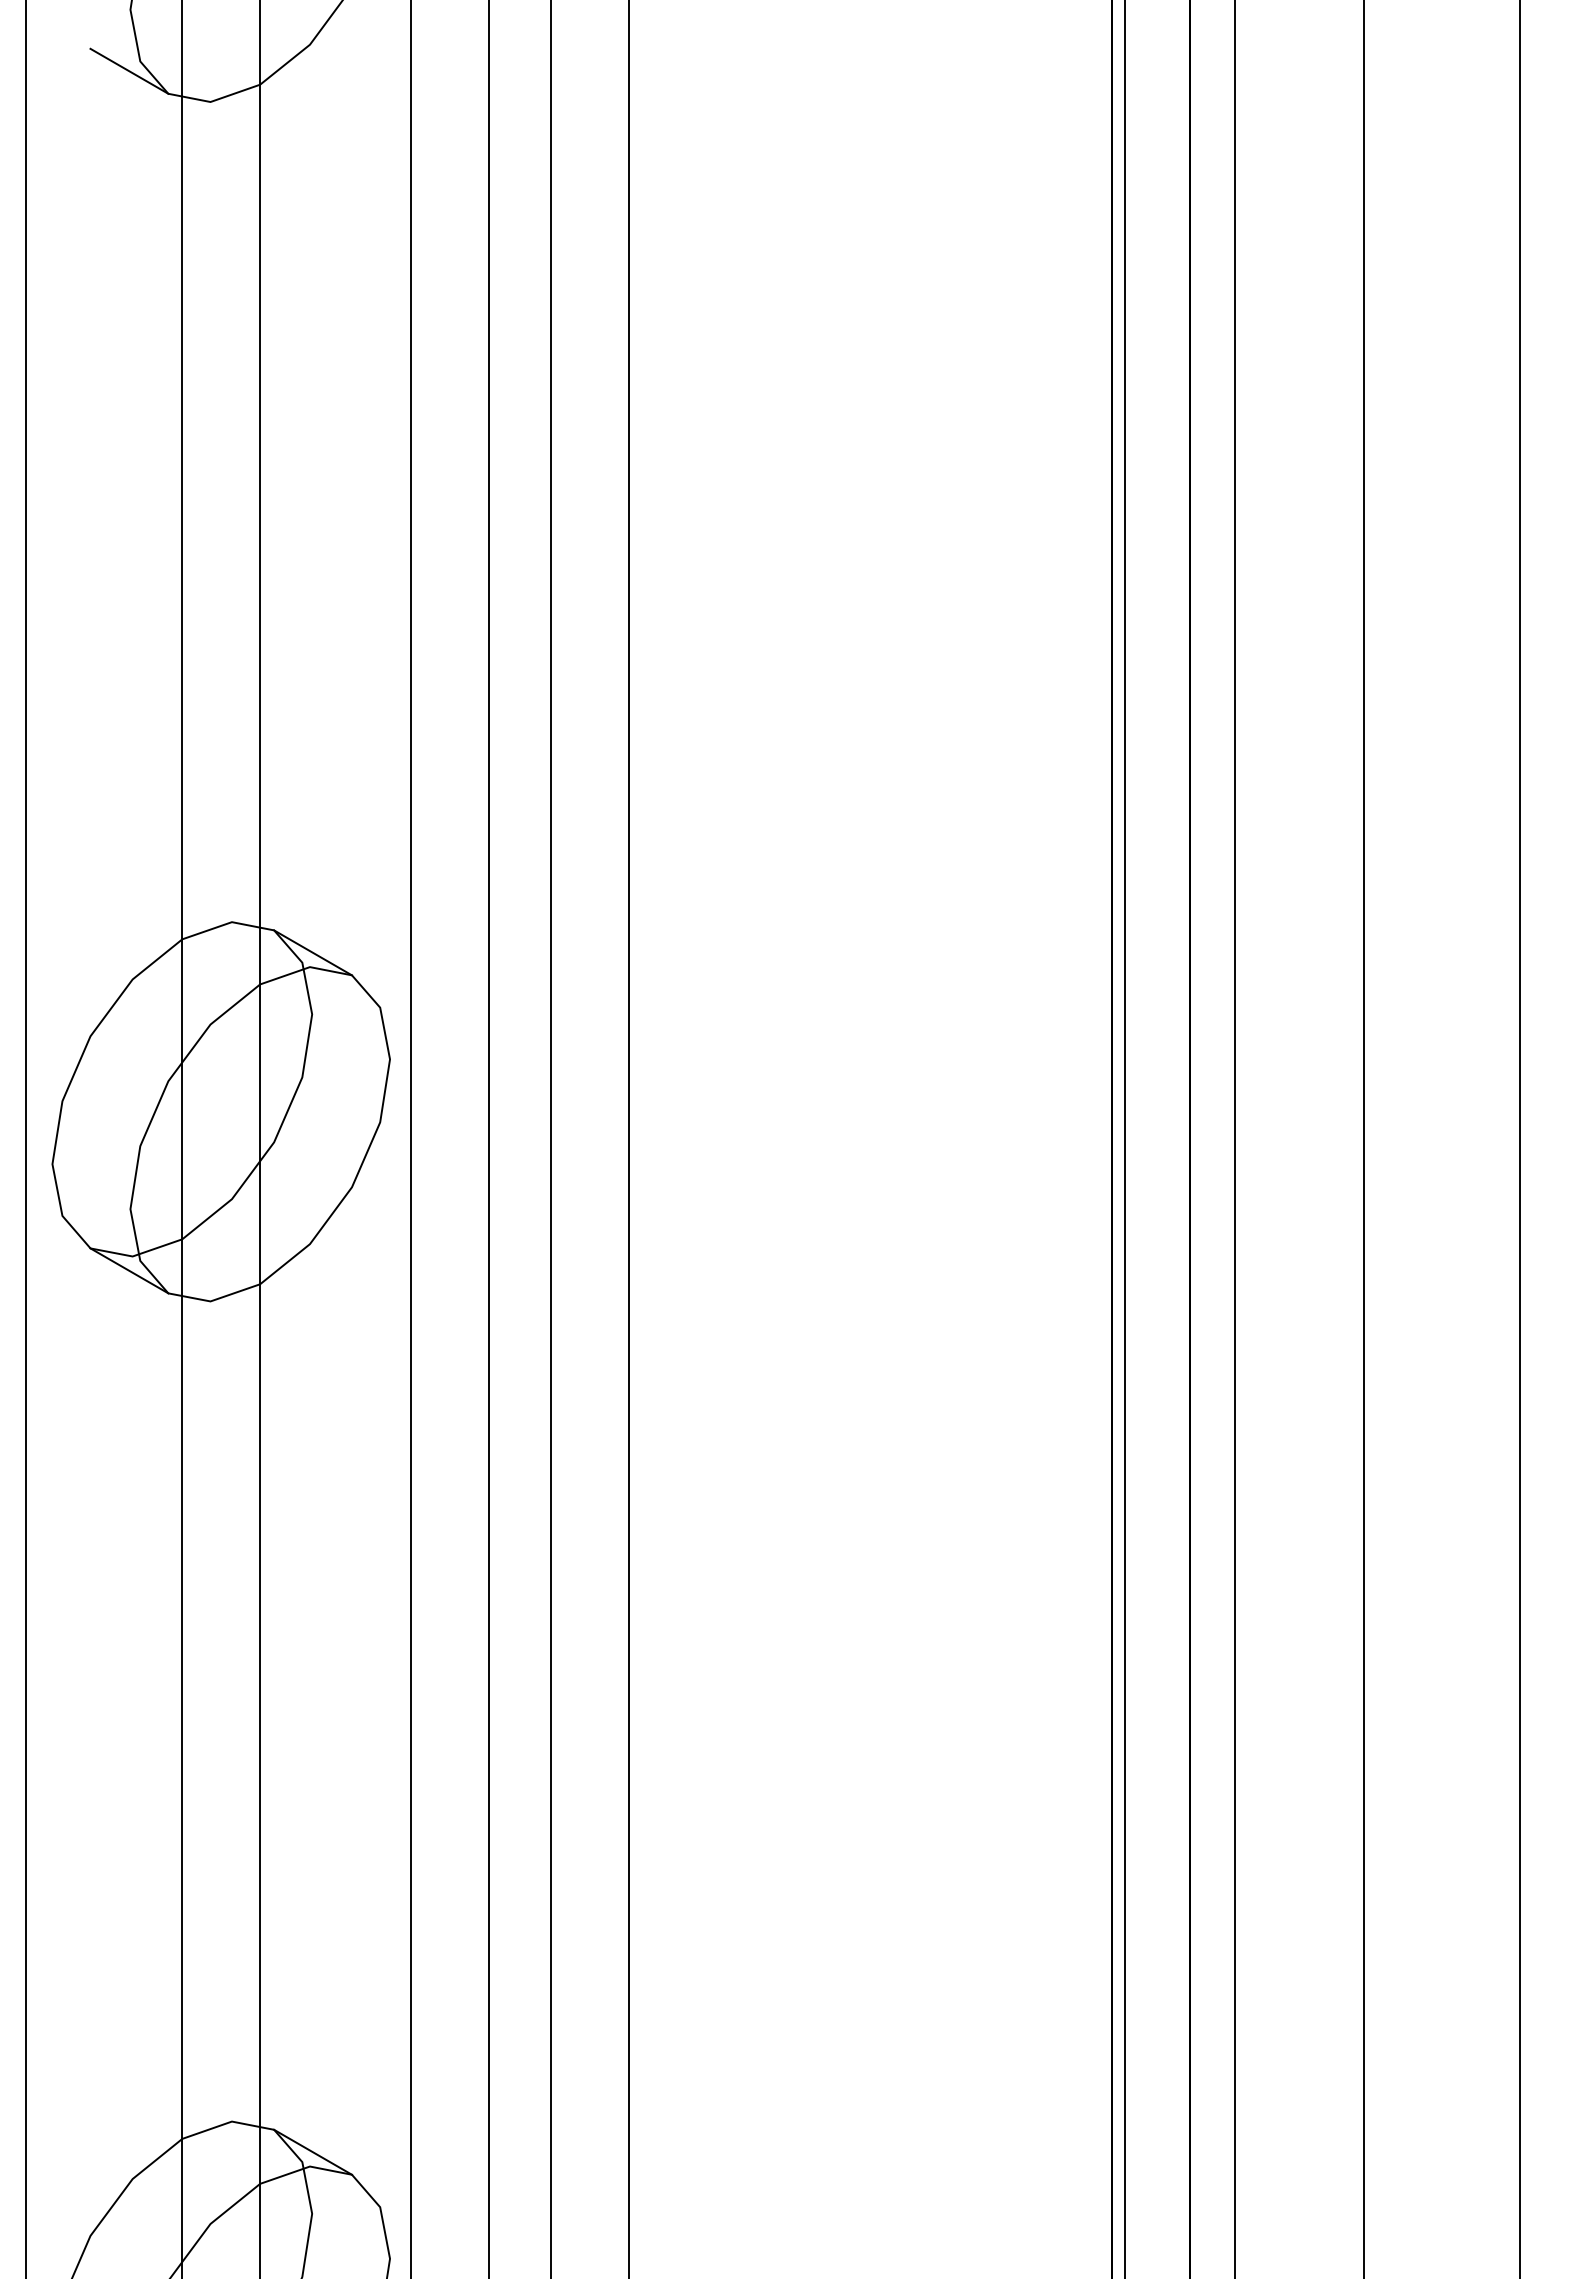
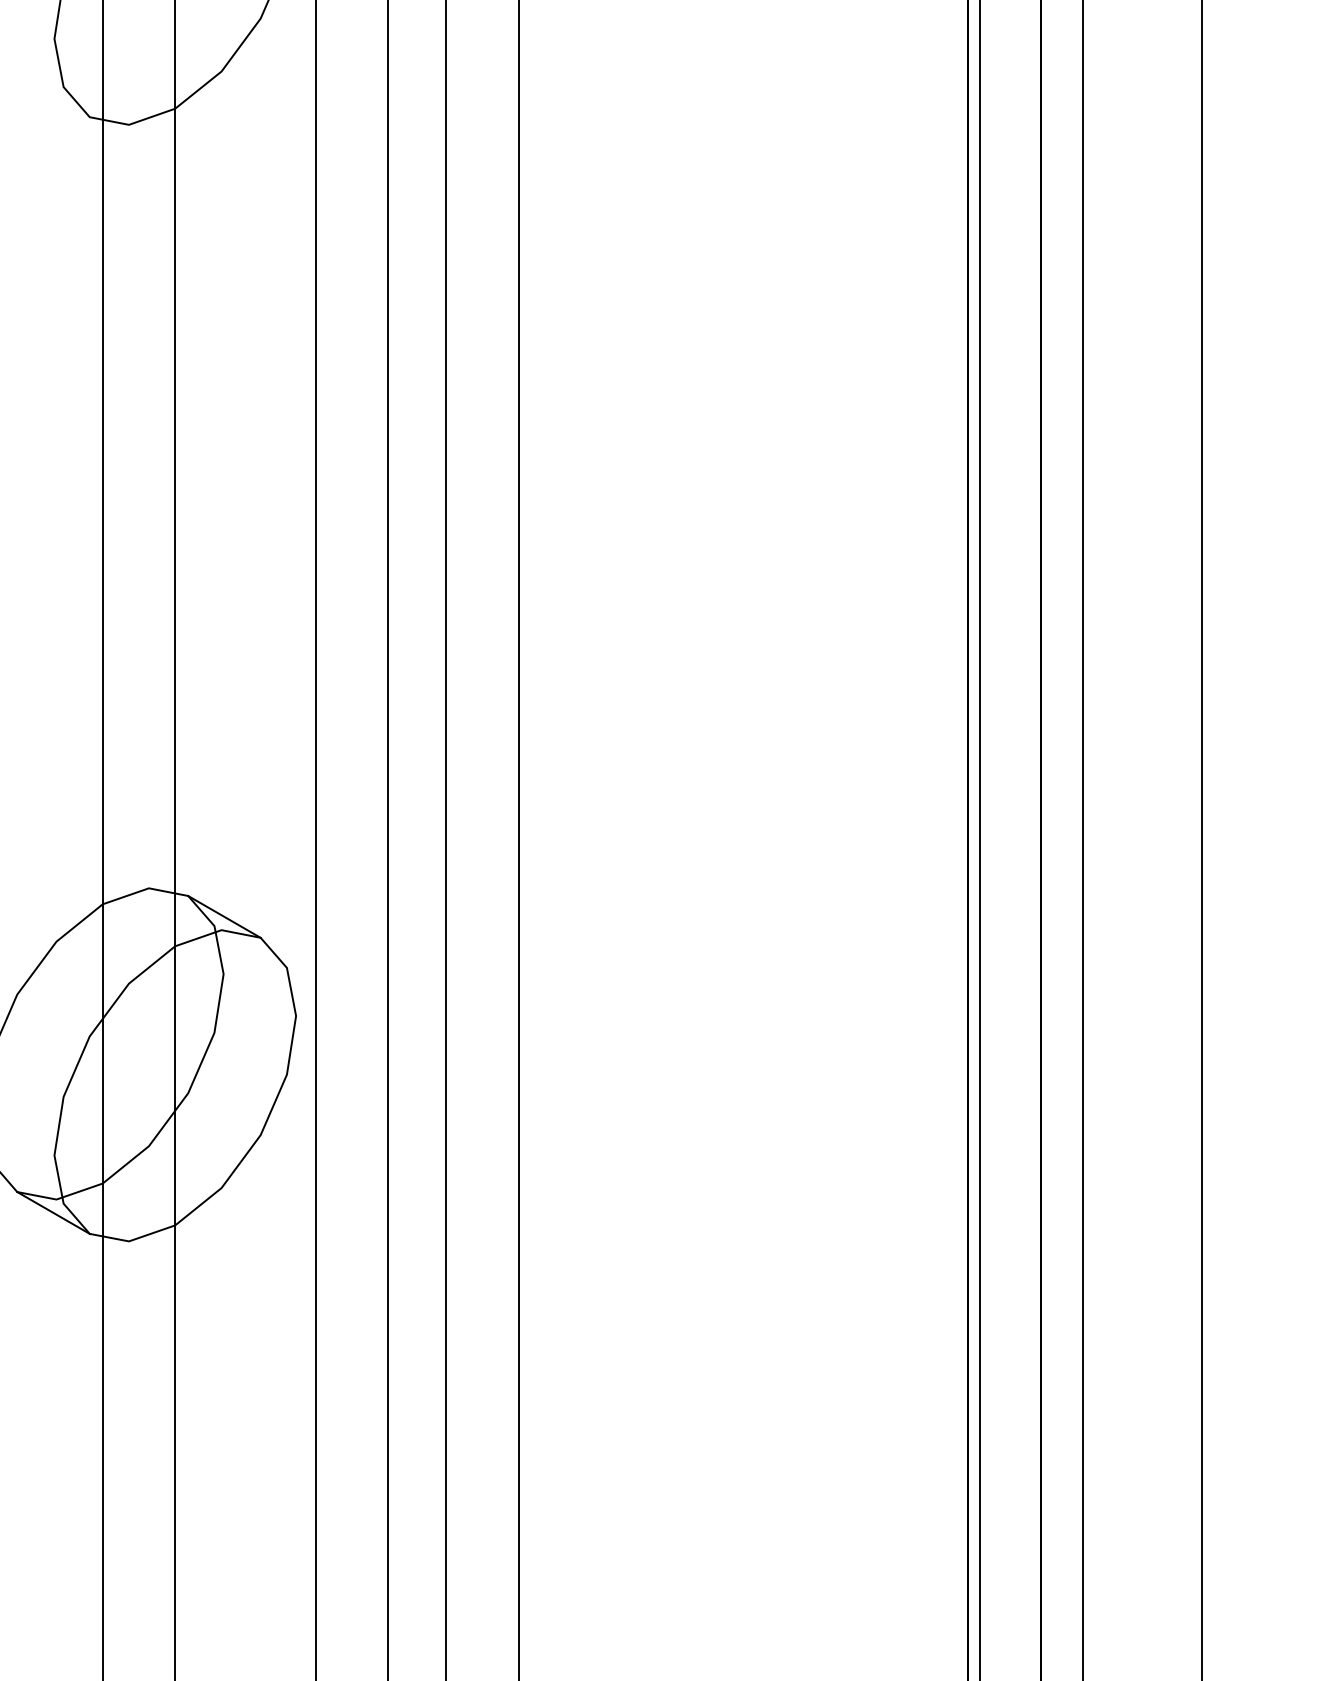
line: (129, 70) -> (53, 95), removed

